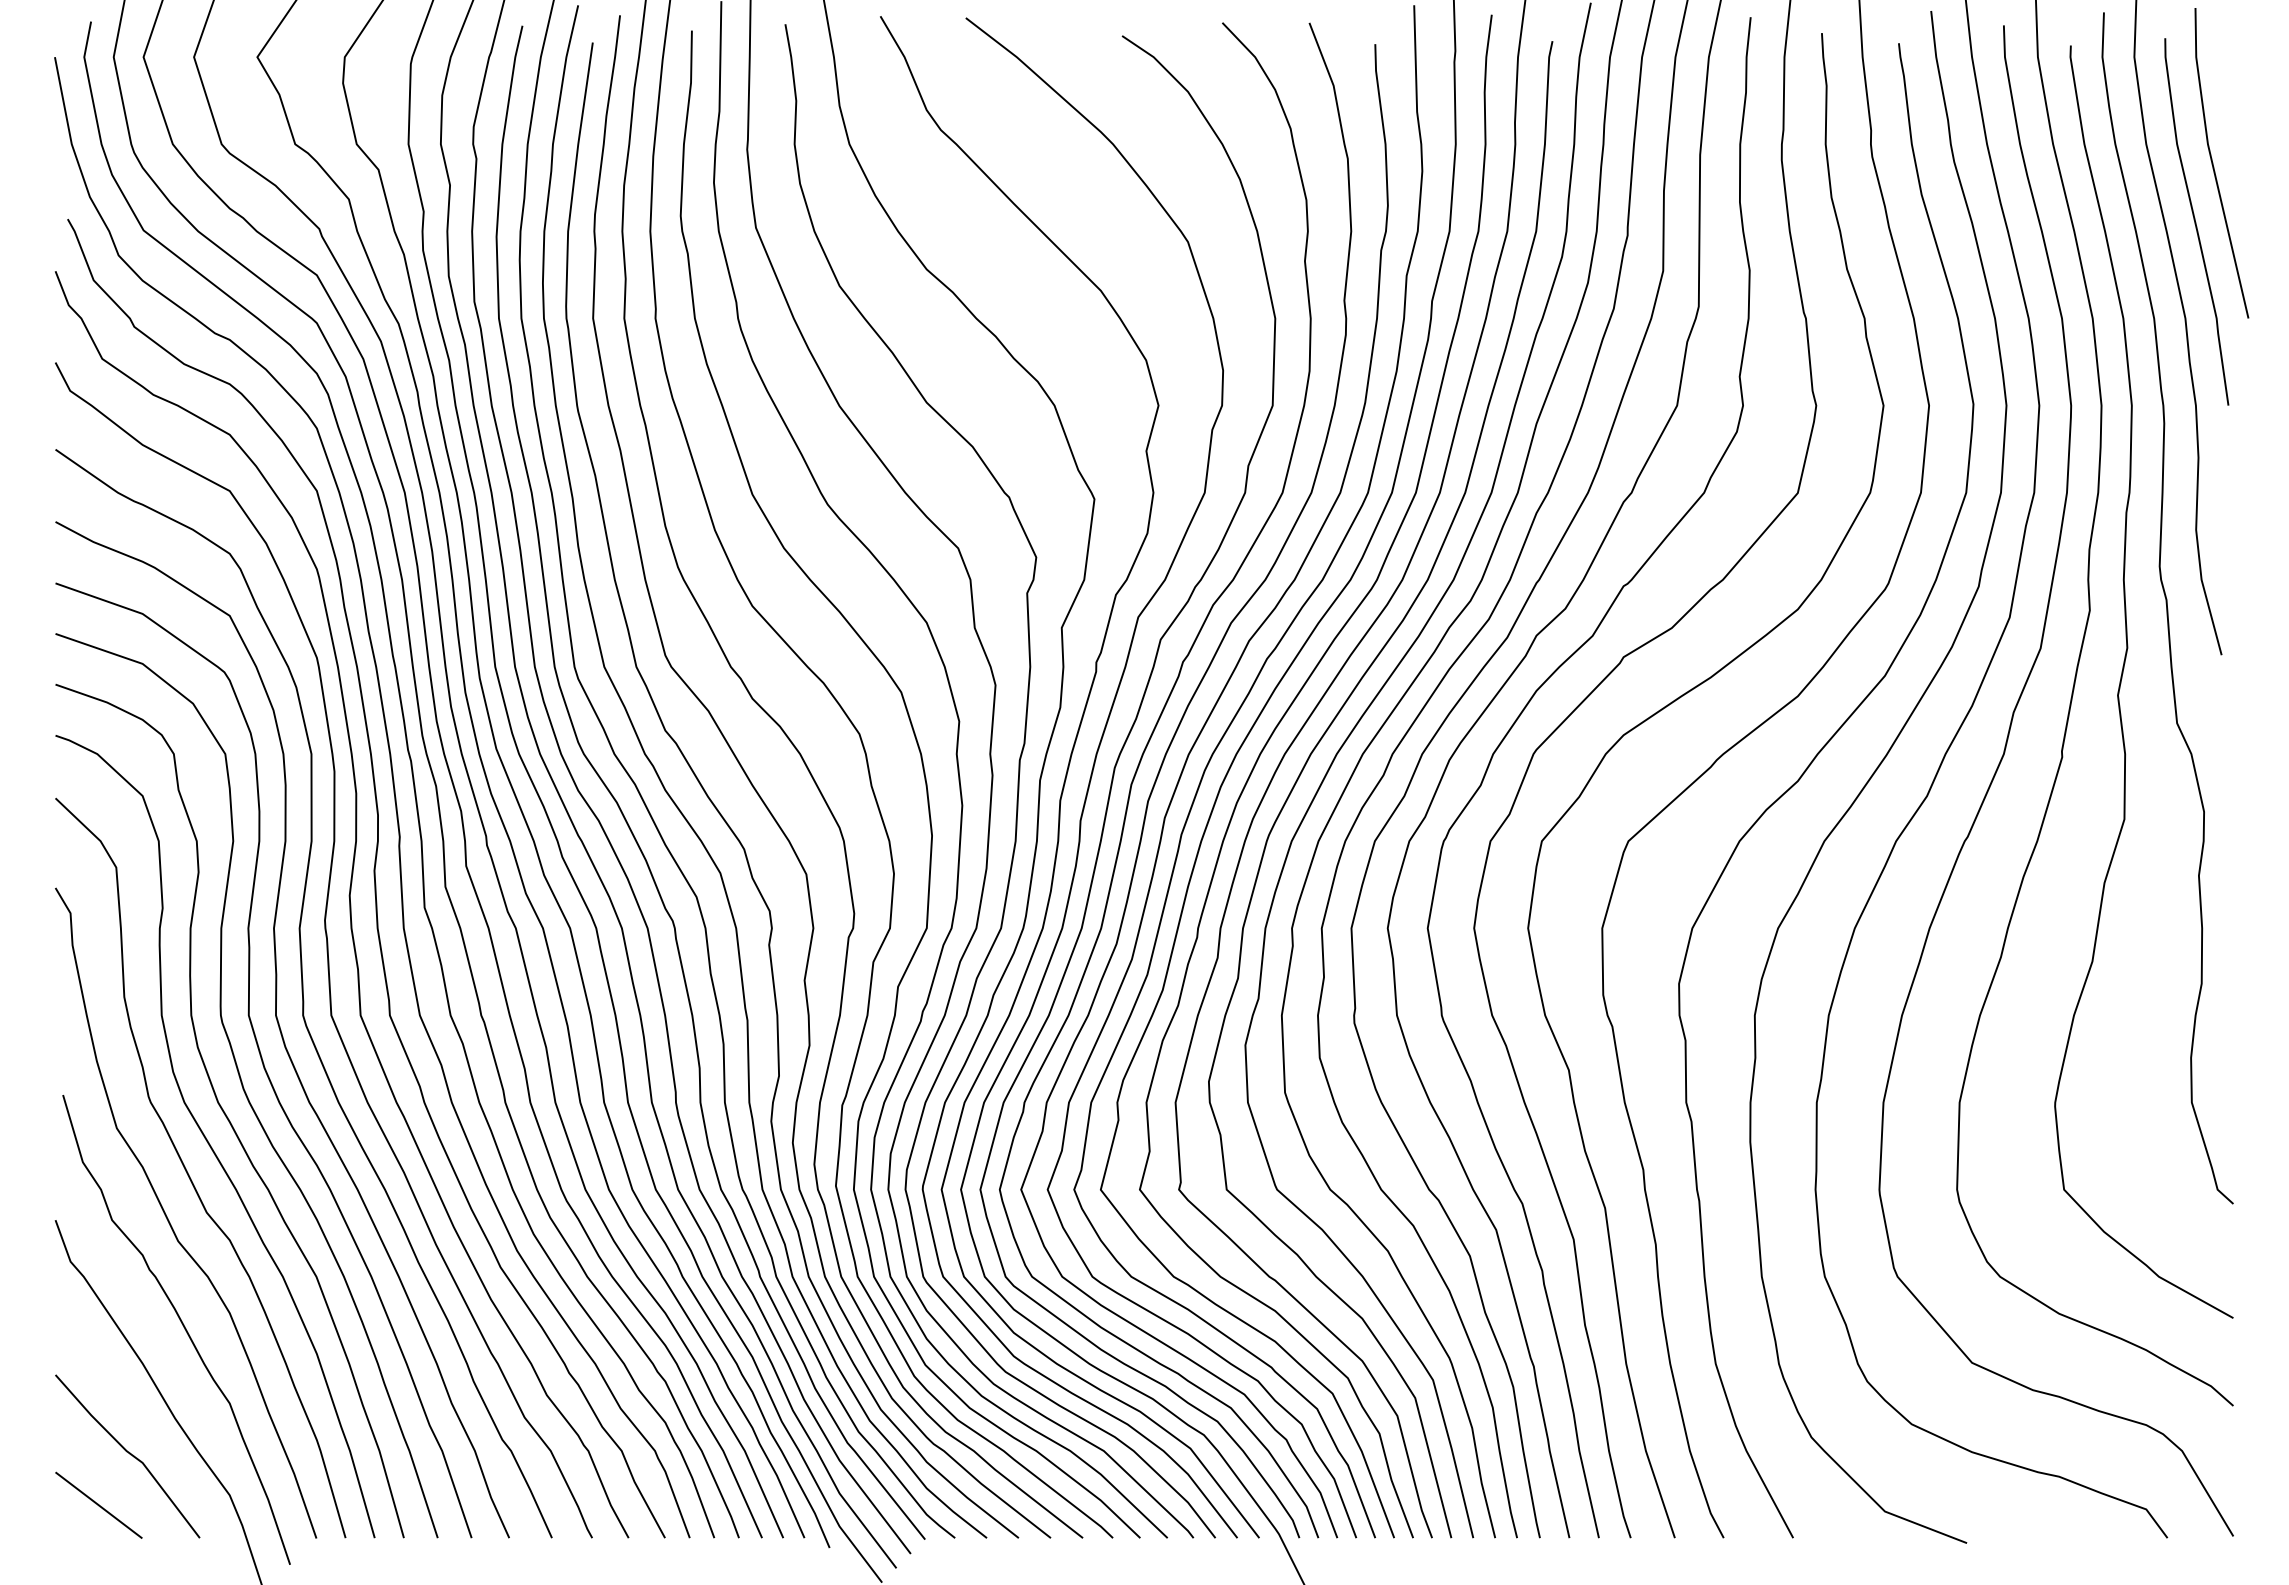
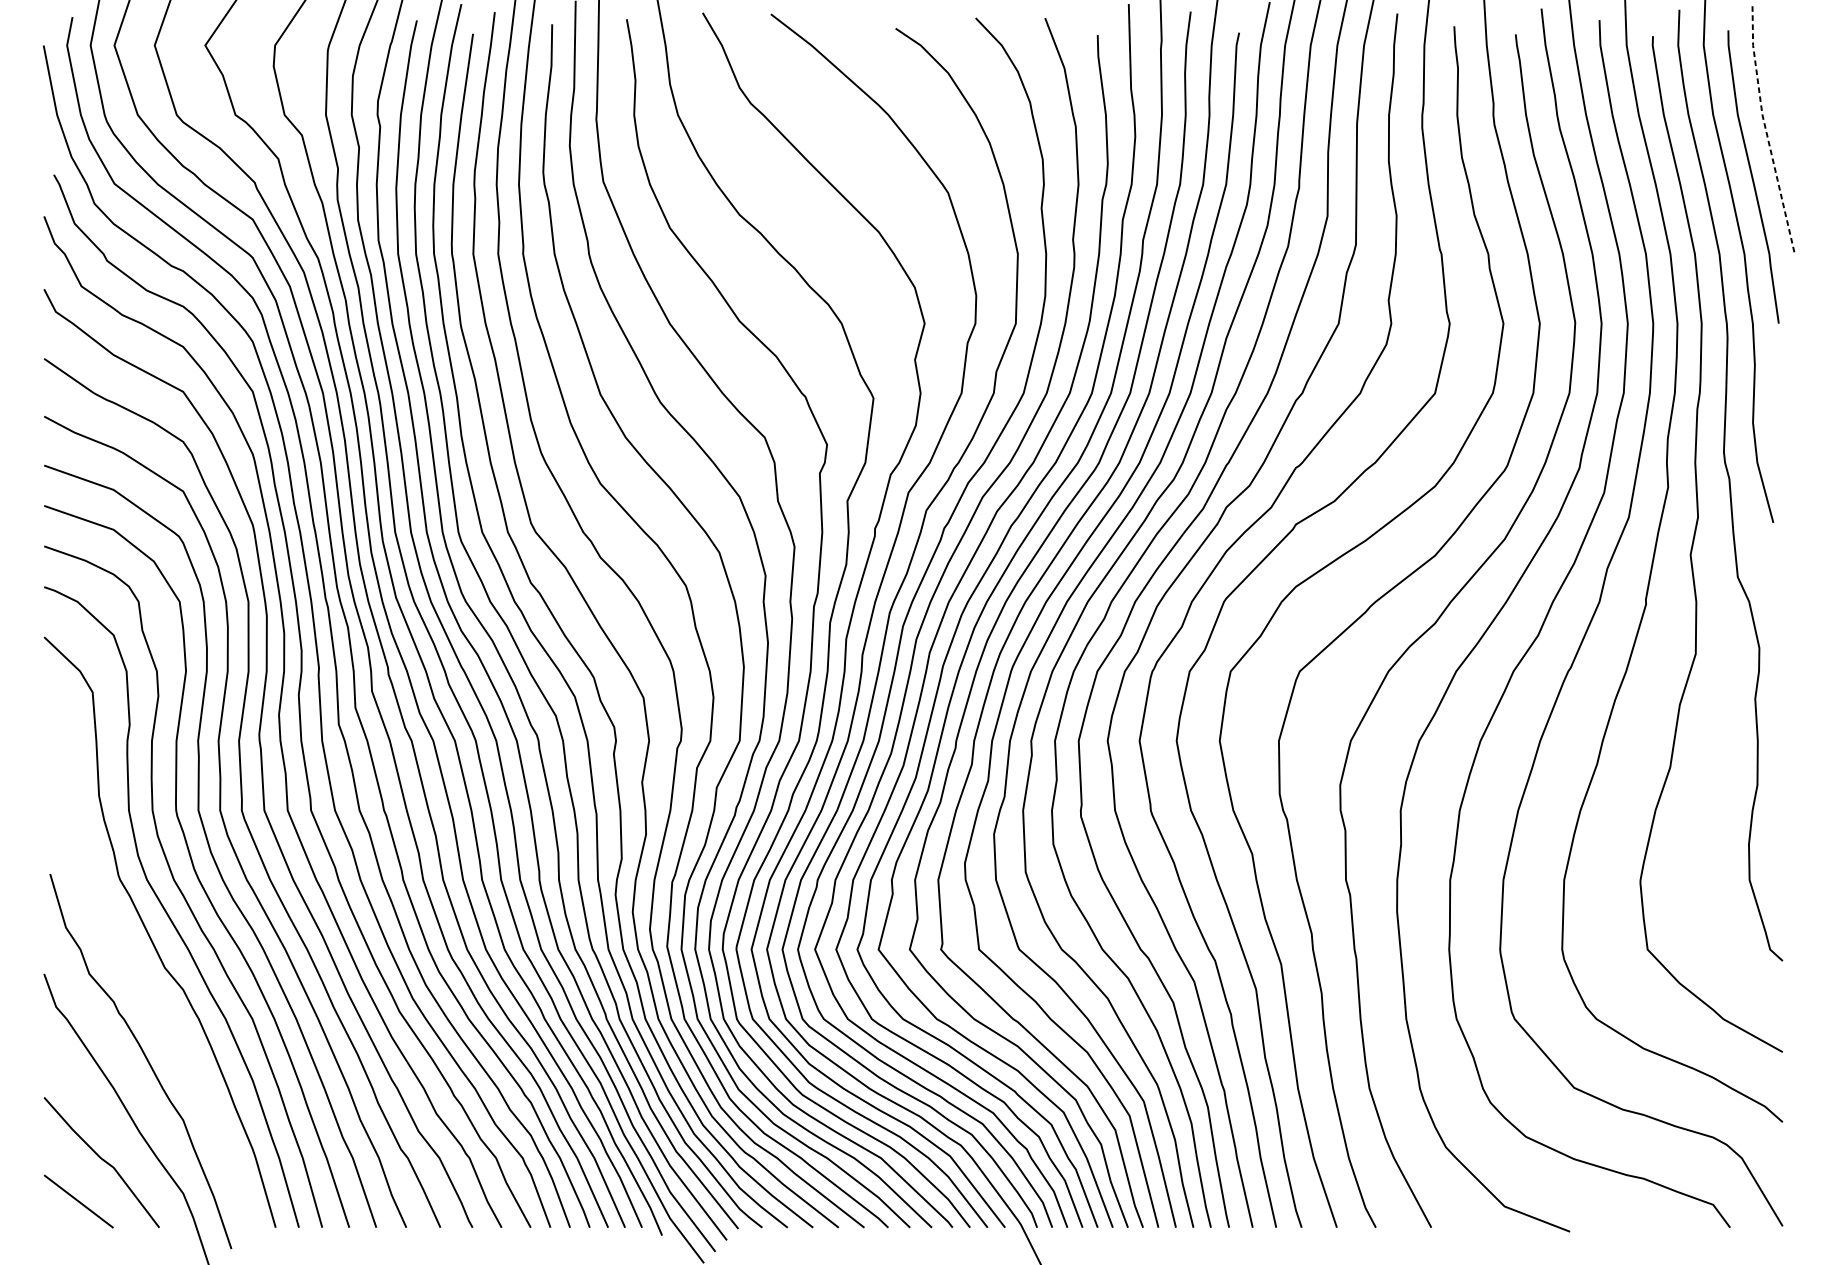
line: (2212, 163) -> (1766, 130), solid -> dashed
curve: (169, 1220) -> (135, 974), removed

